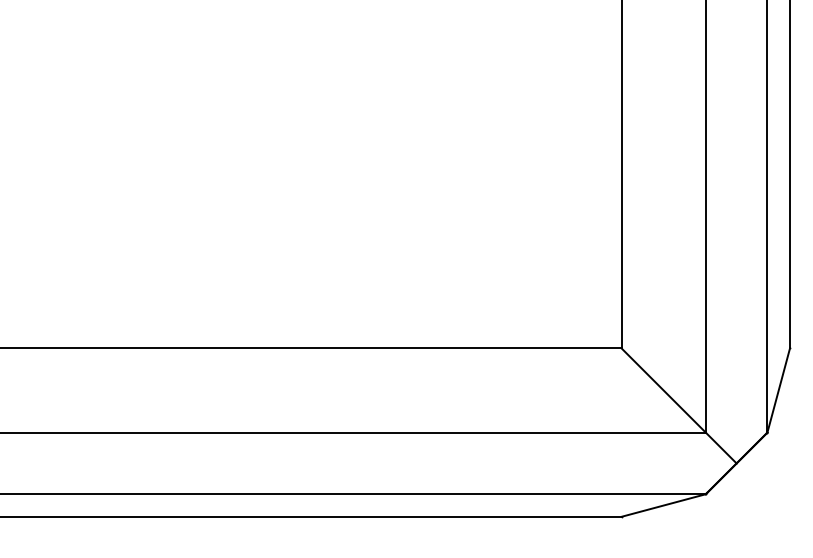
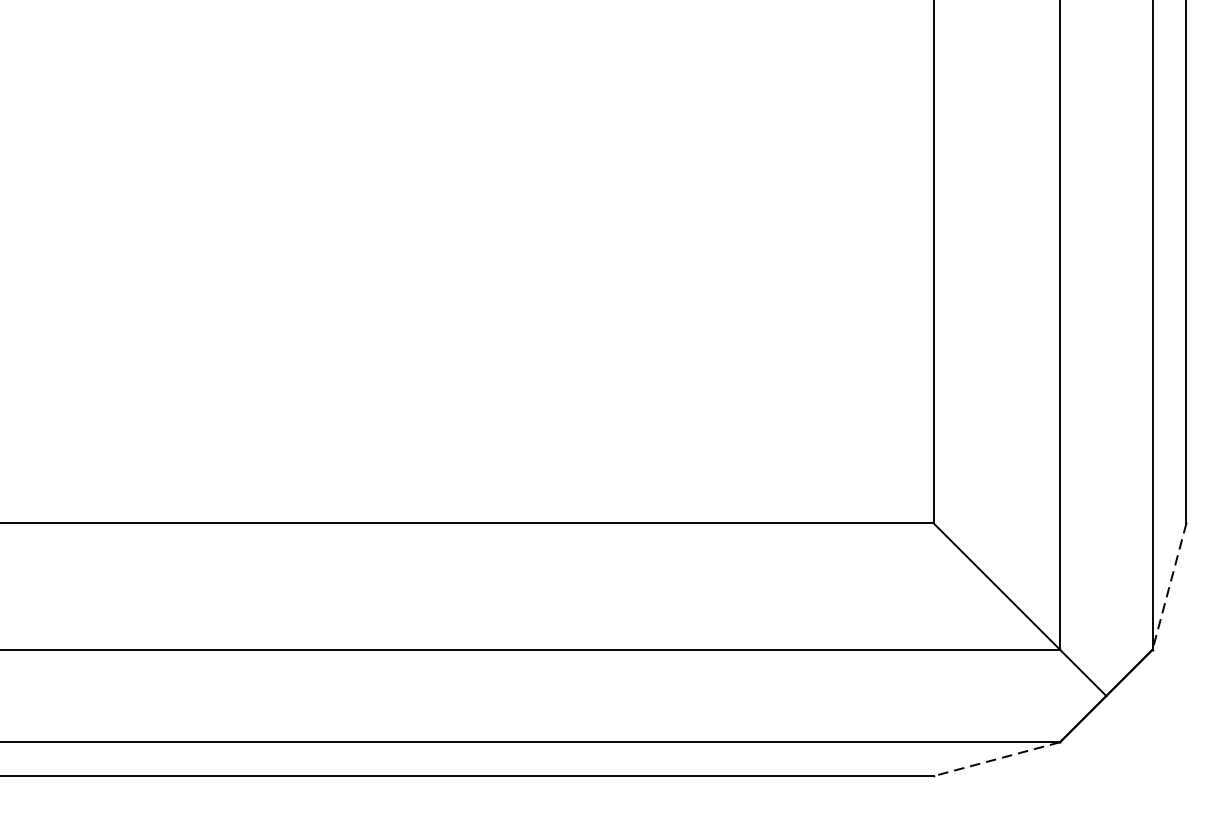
line: (778, 390) -> (1169, 586), solid -> dashed
line: (663, 505) -> (996, 759), solid -> dashed

